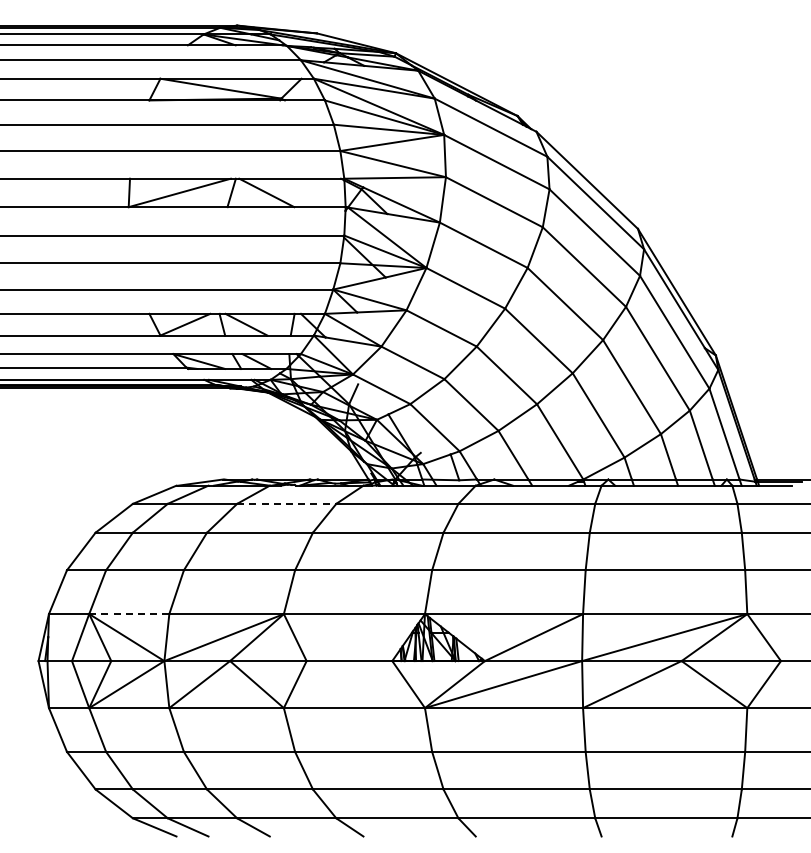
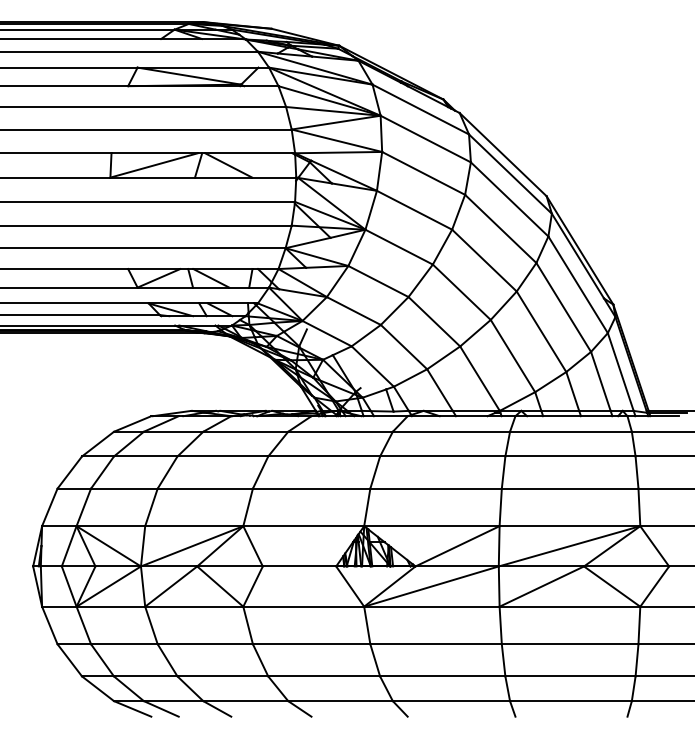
line: (286, 503) -> (245, 431), dashed -> solid
line: (129, 614) -> (111, 526), dashed -> solid

